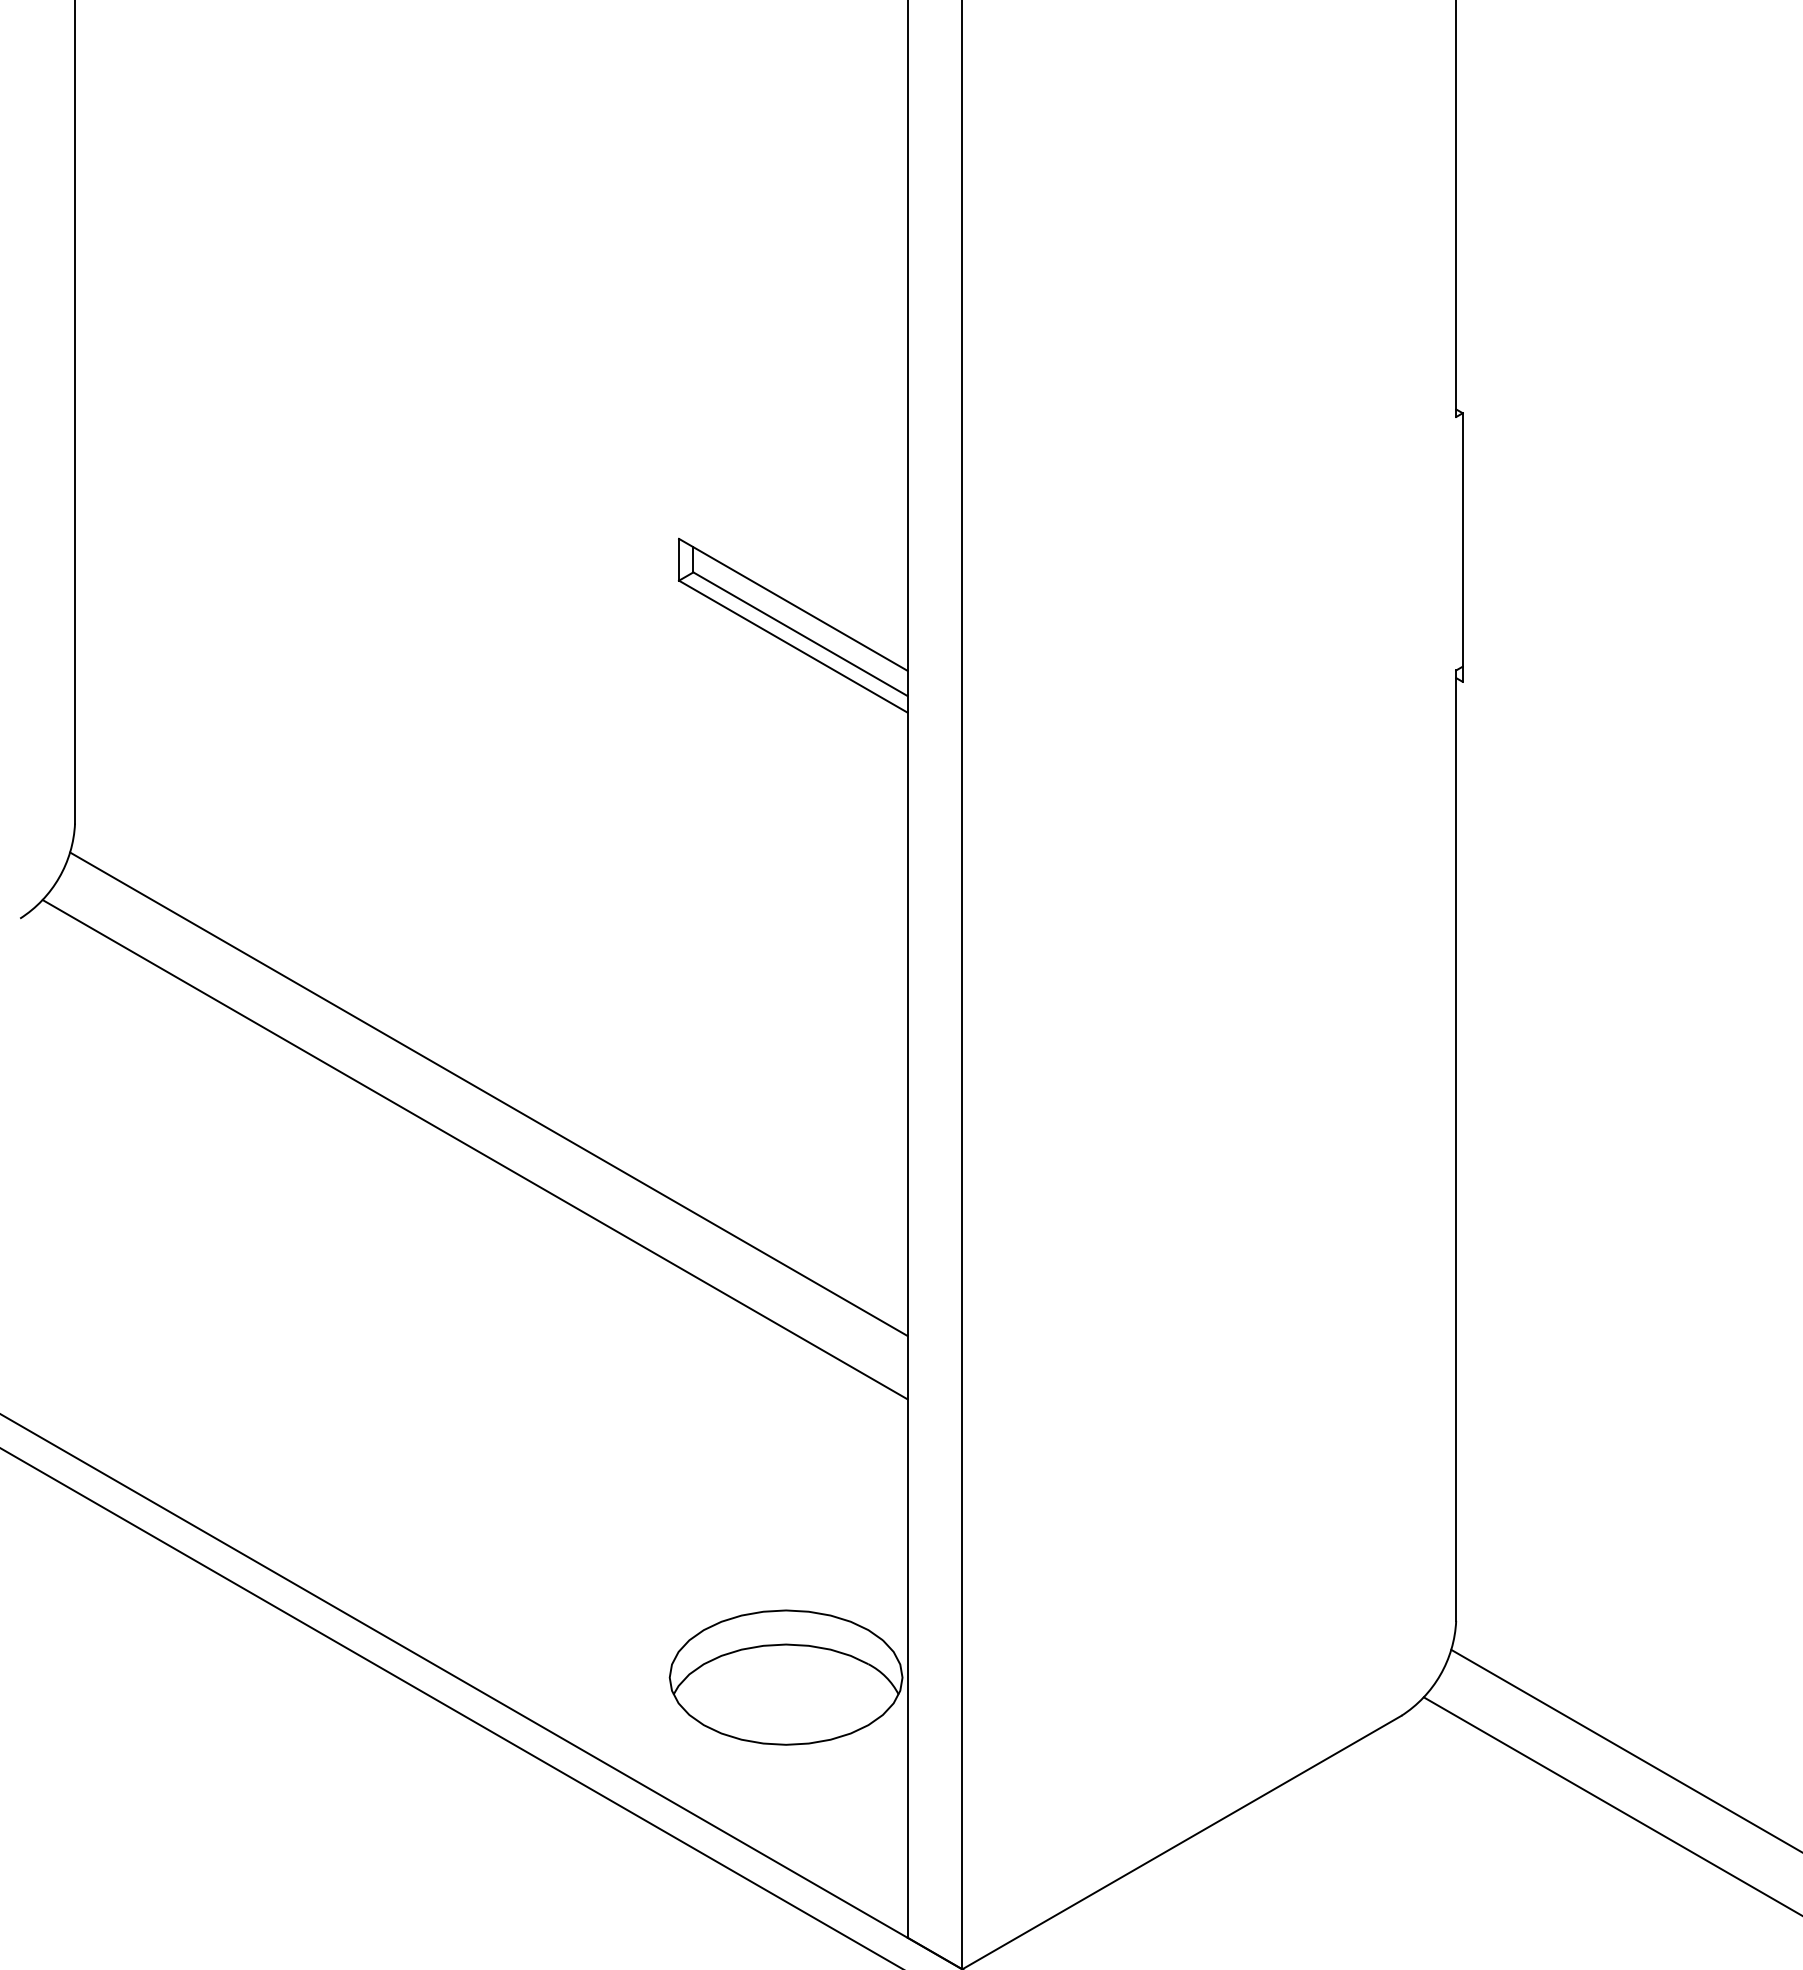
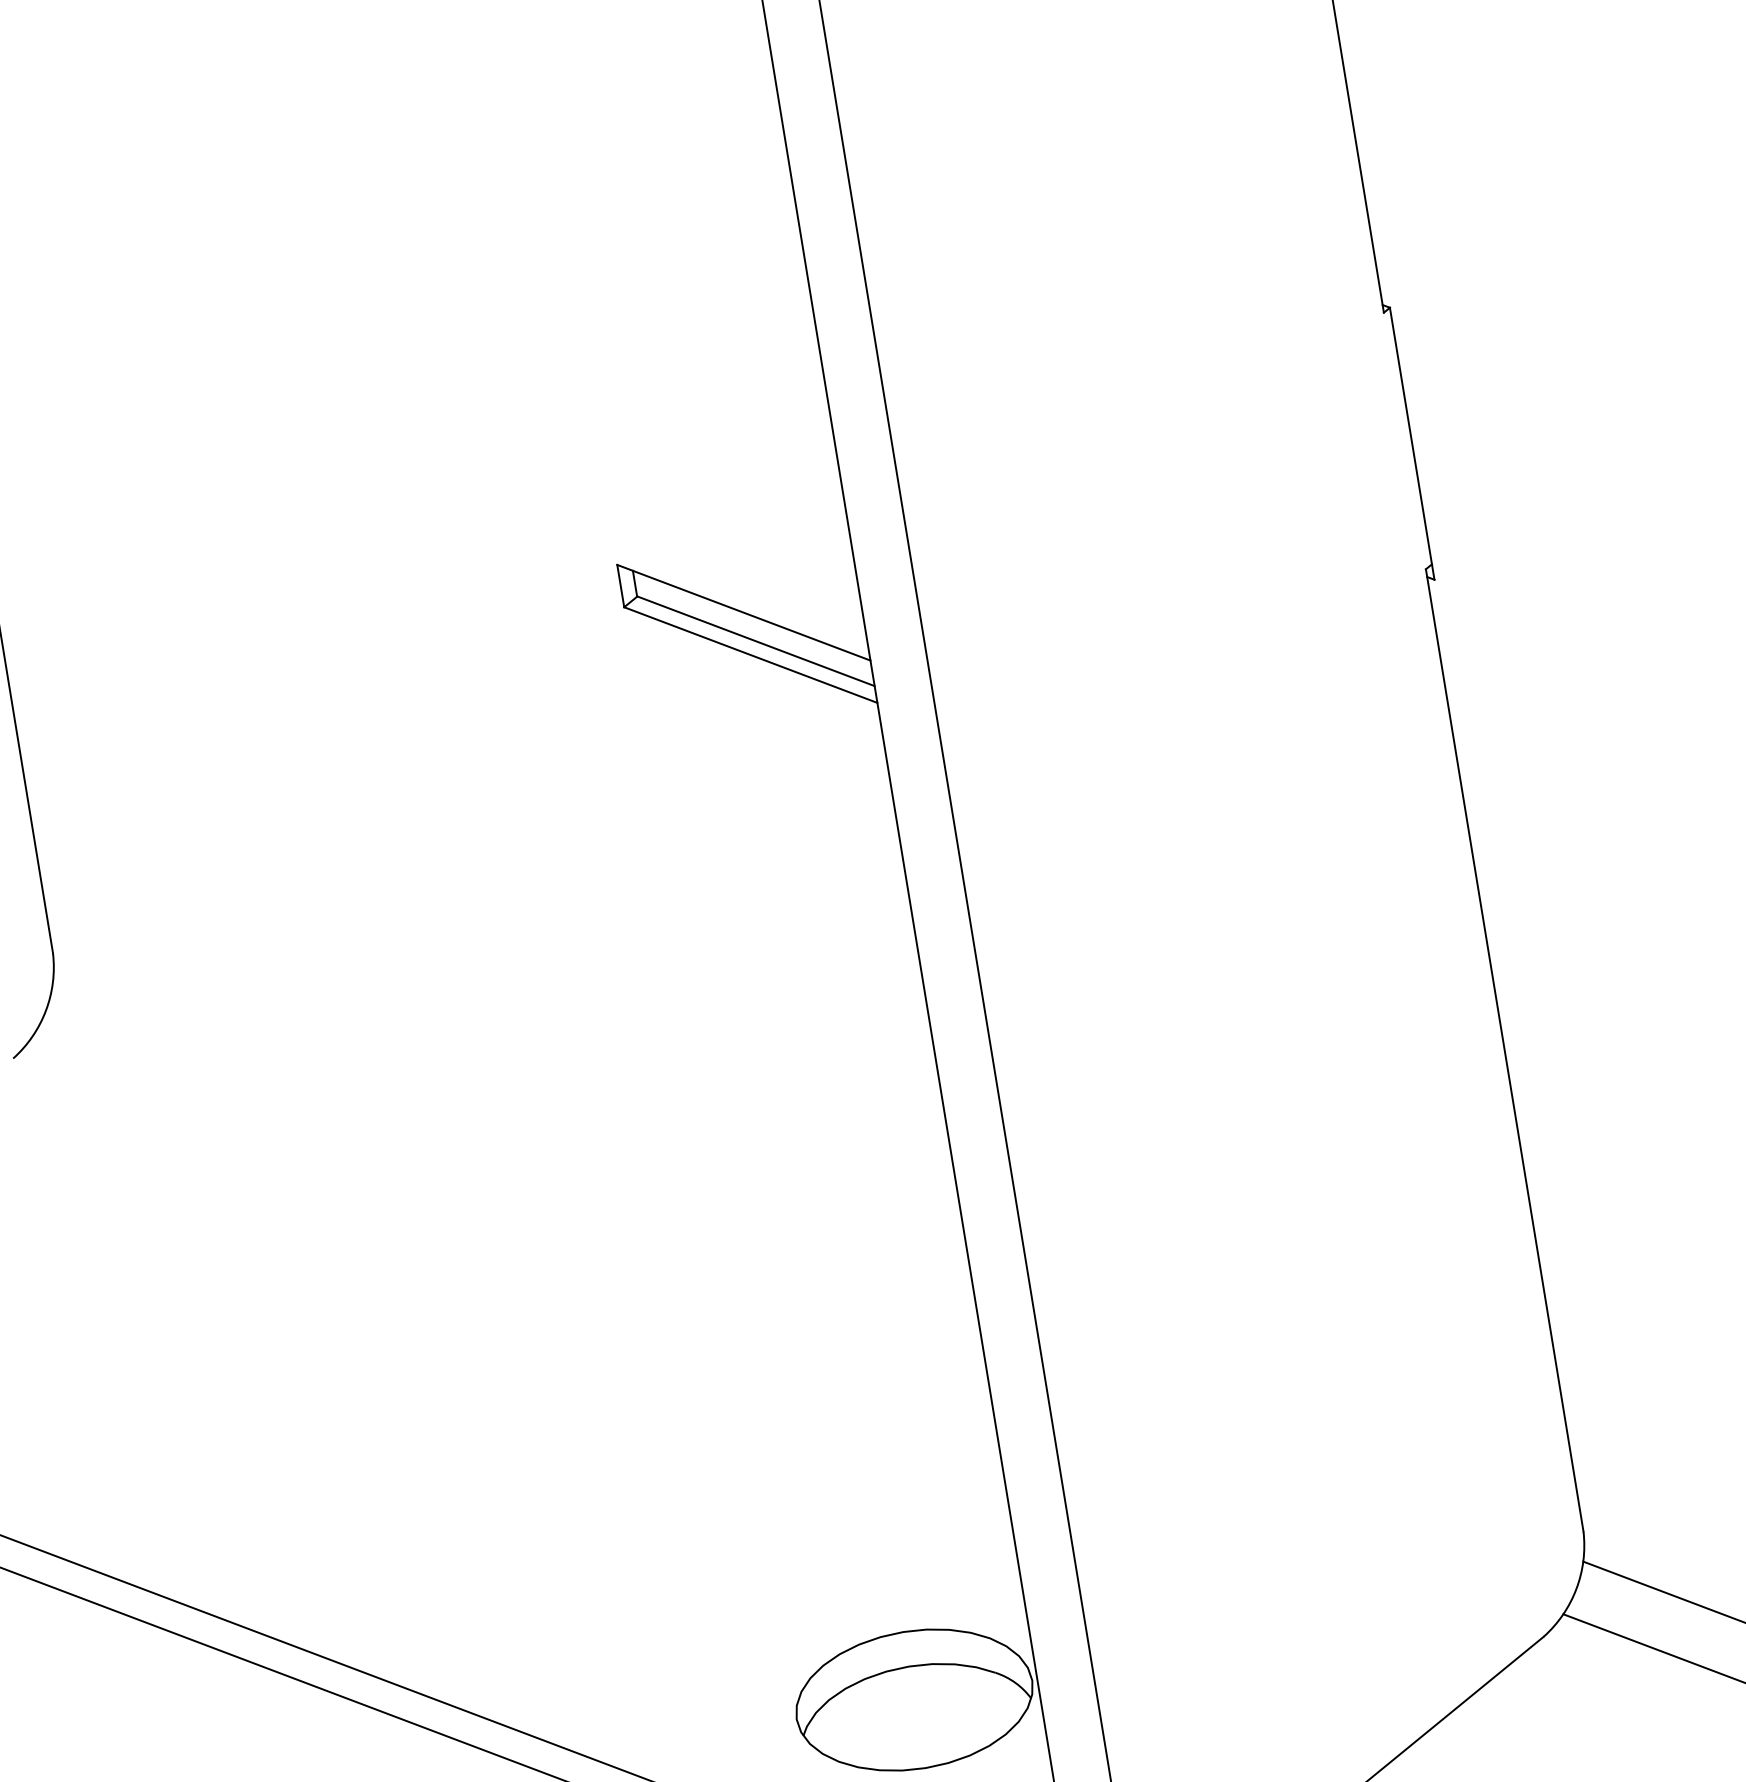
line: (488, 1093) -> (516, 1158), removed
line: (474, 1149) -> (511, 1217), removed

